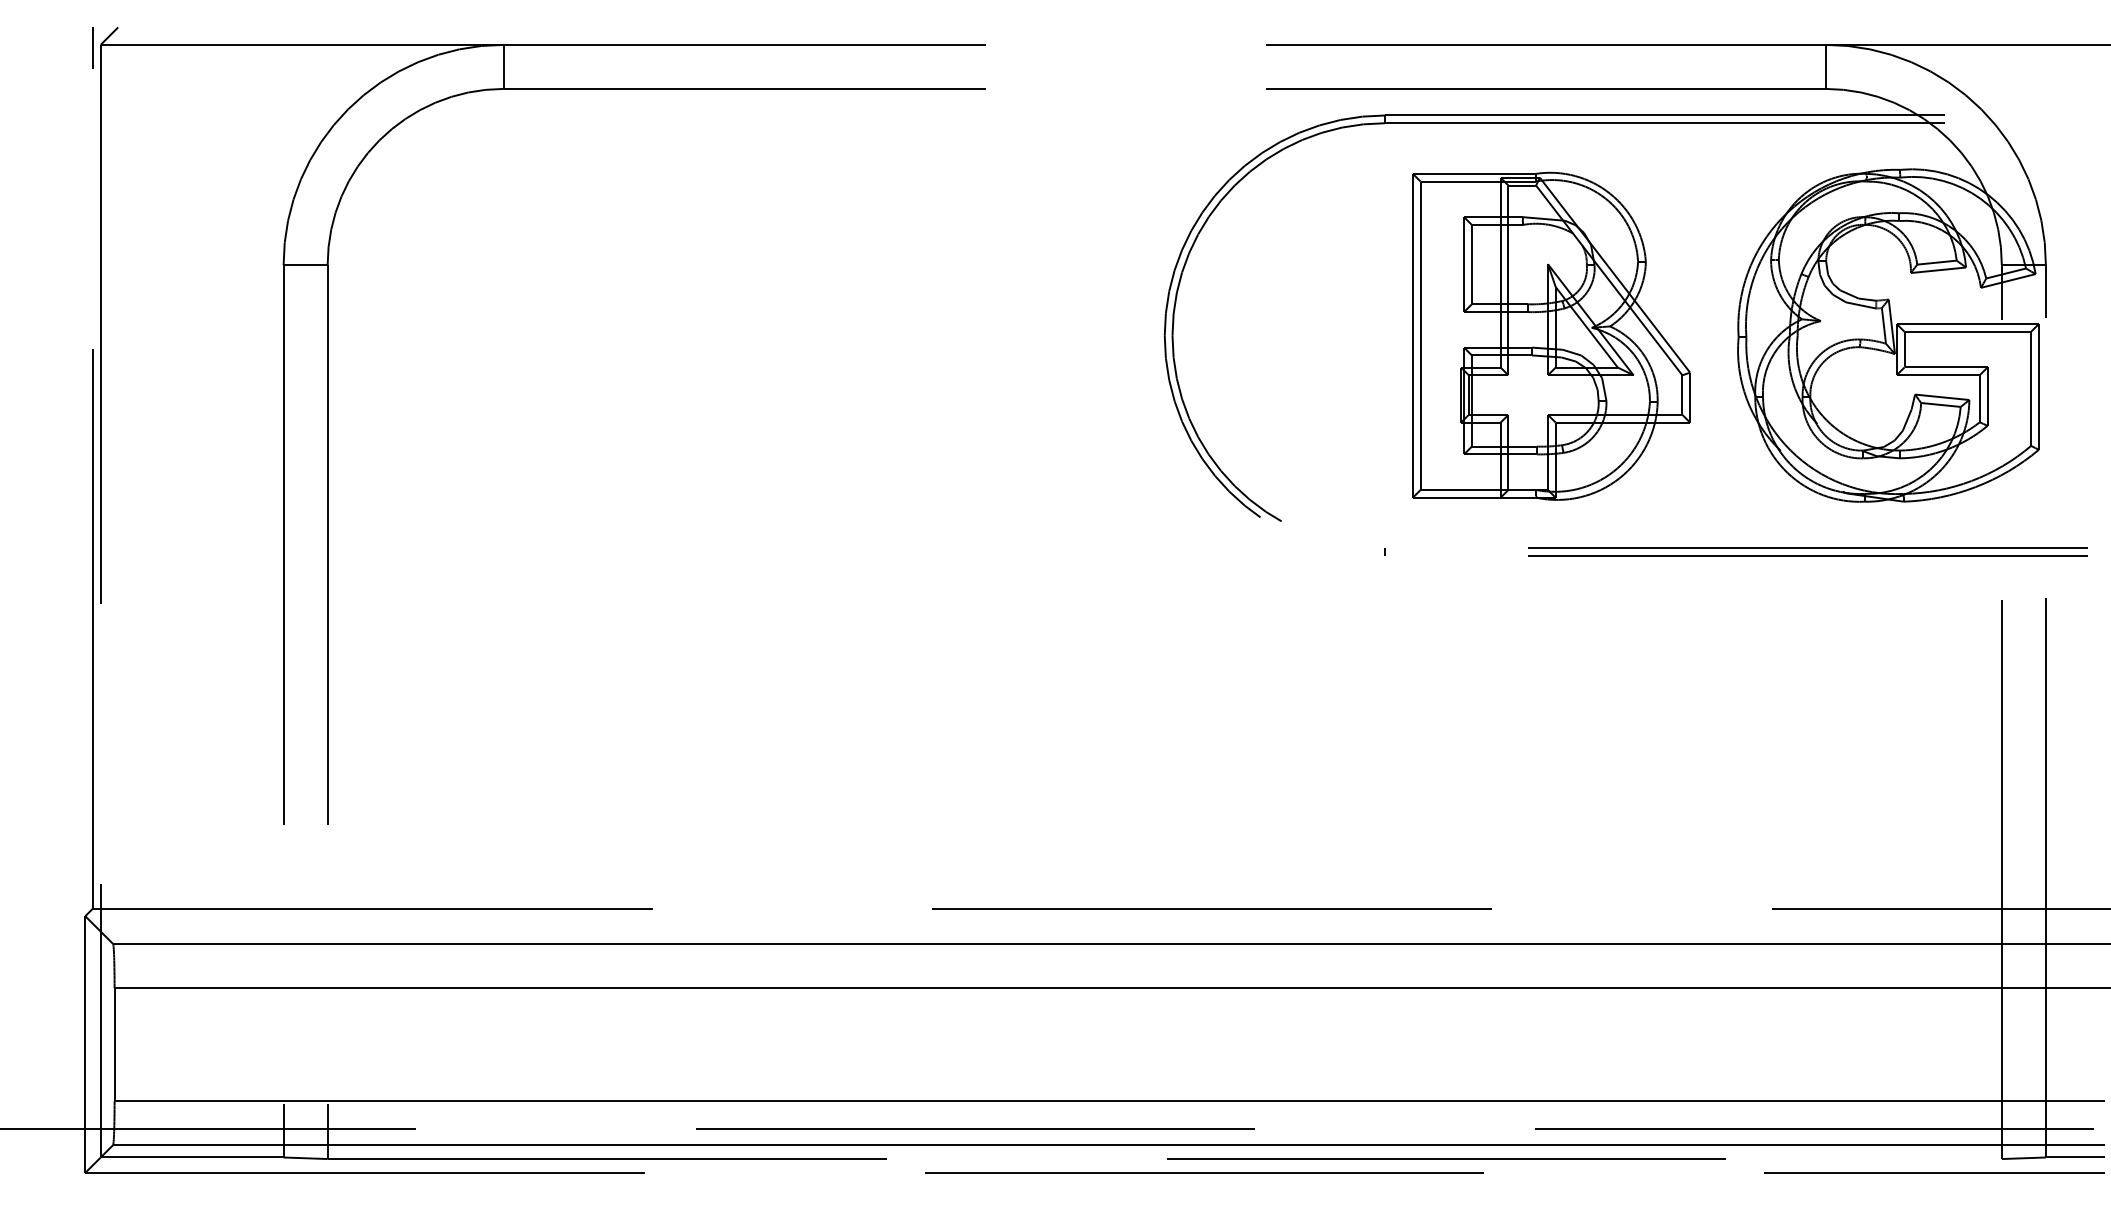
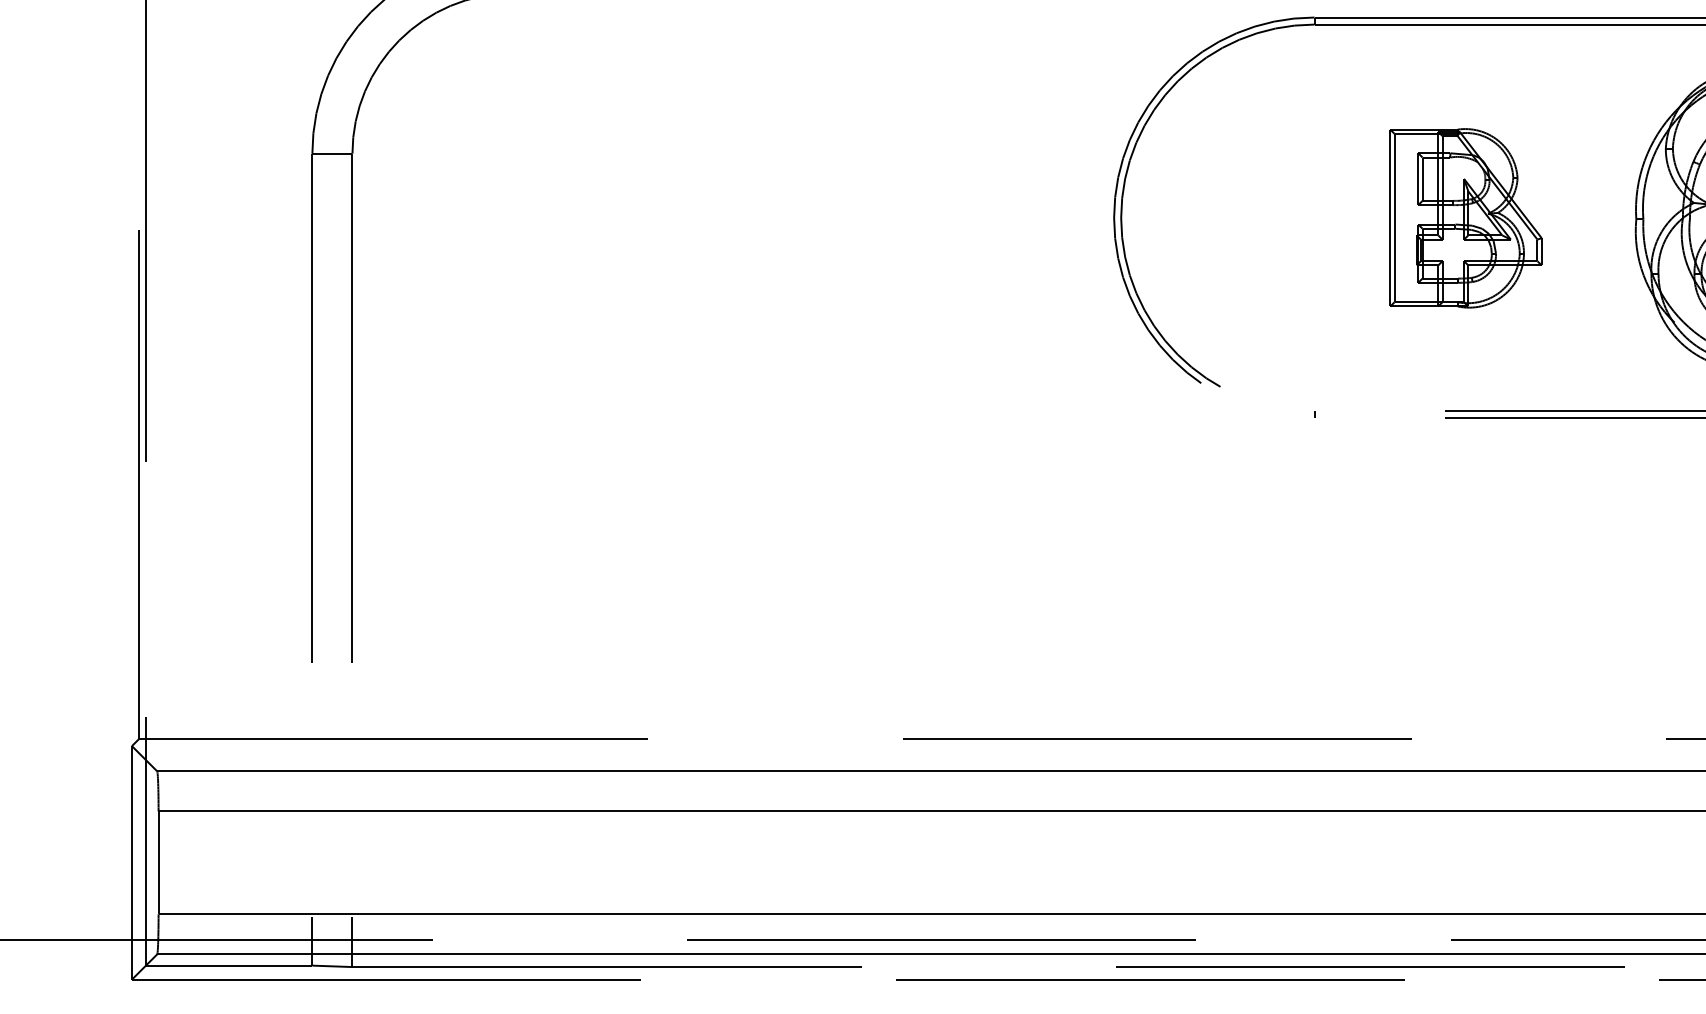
part: (1551, 335) -> (1466, 217), size x0.6

